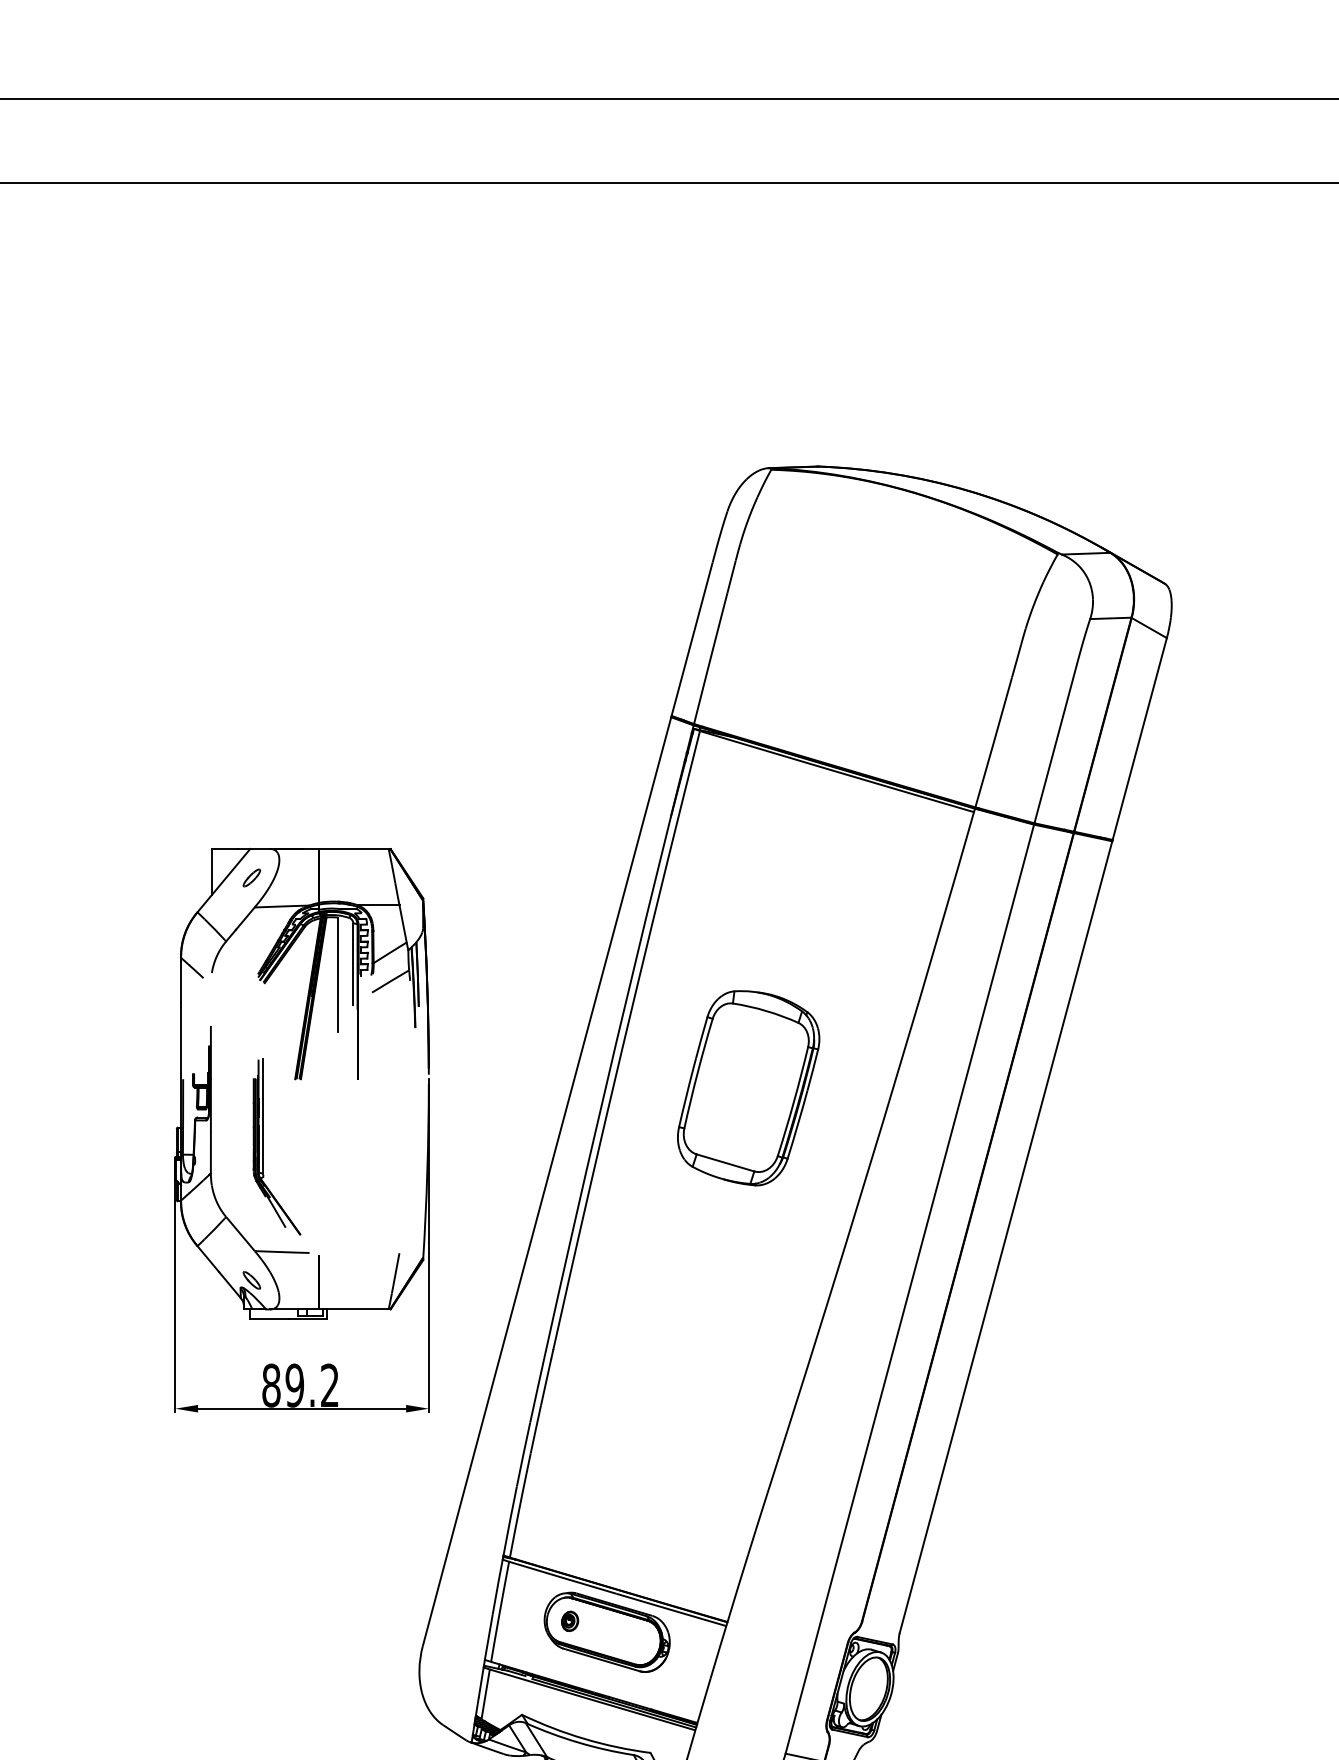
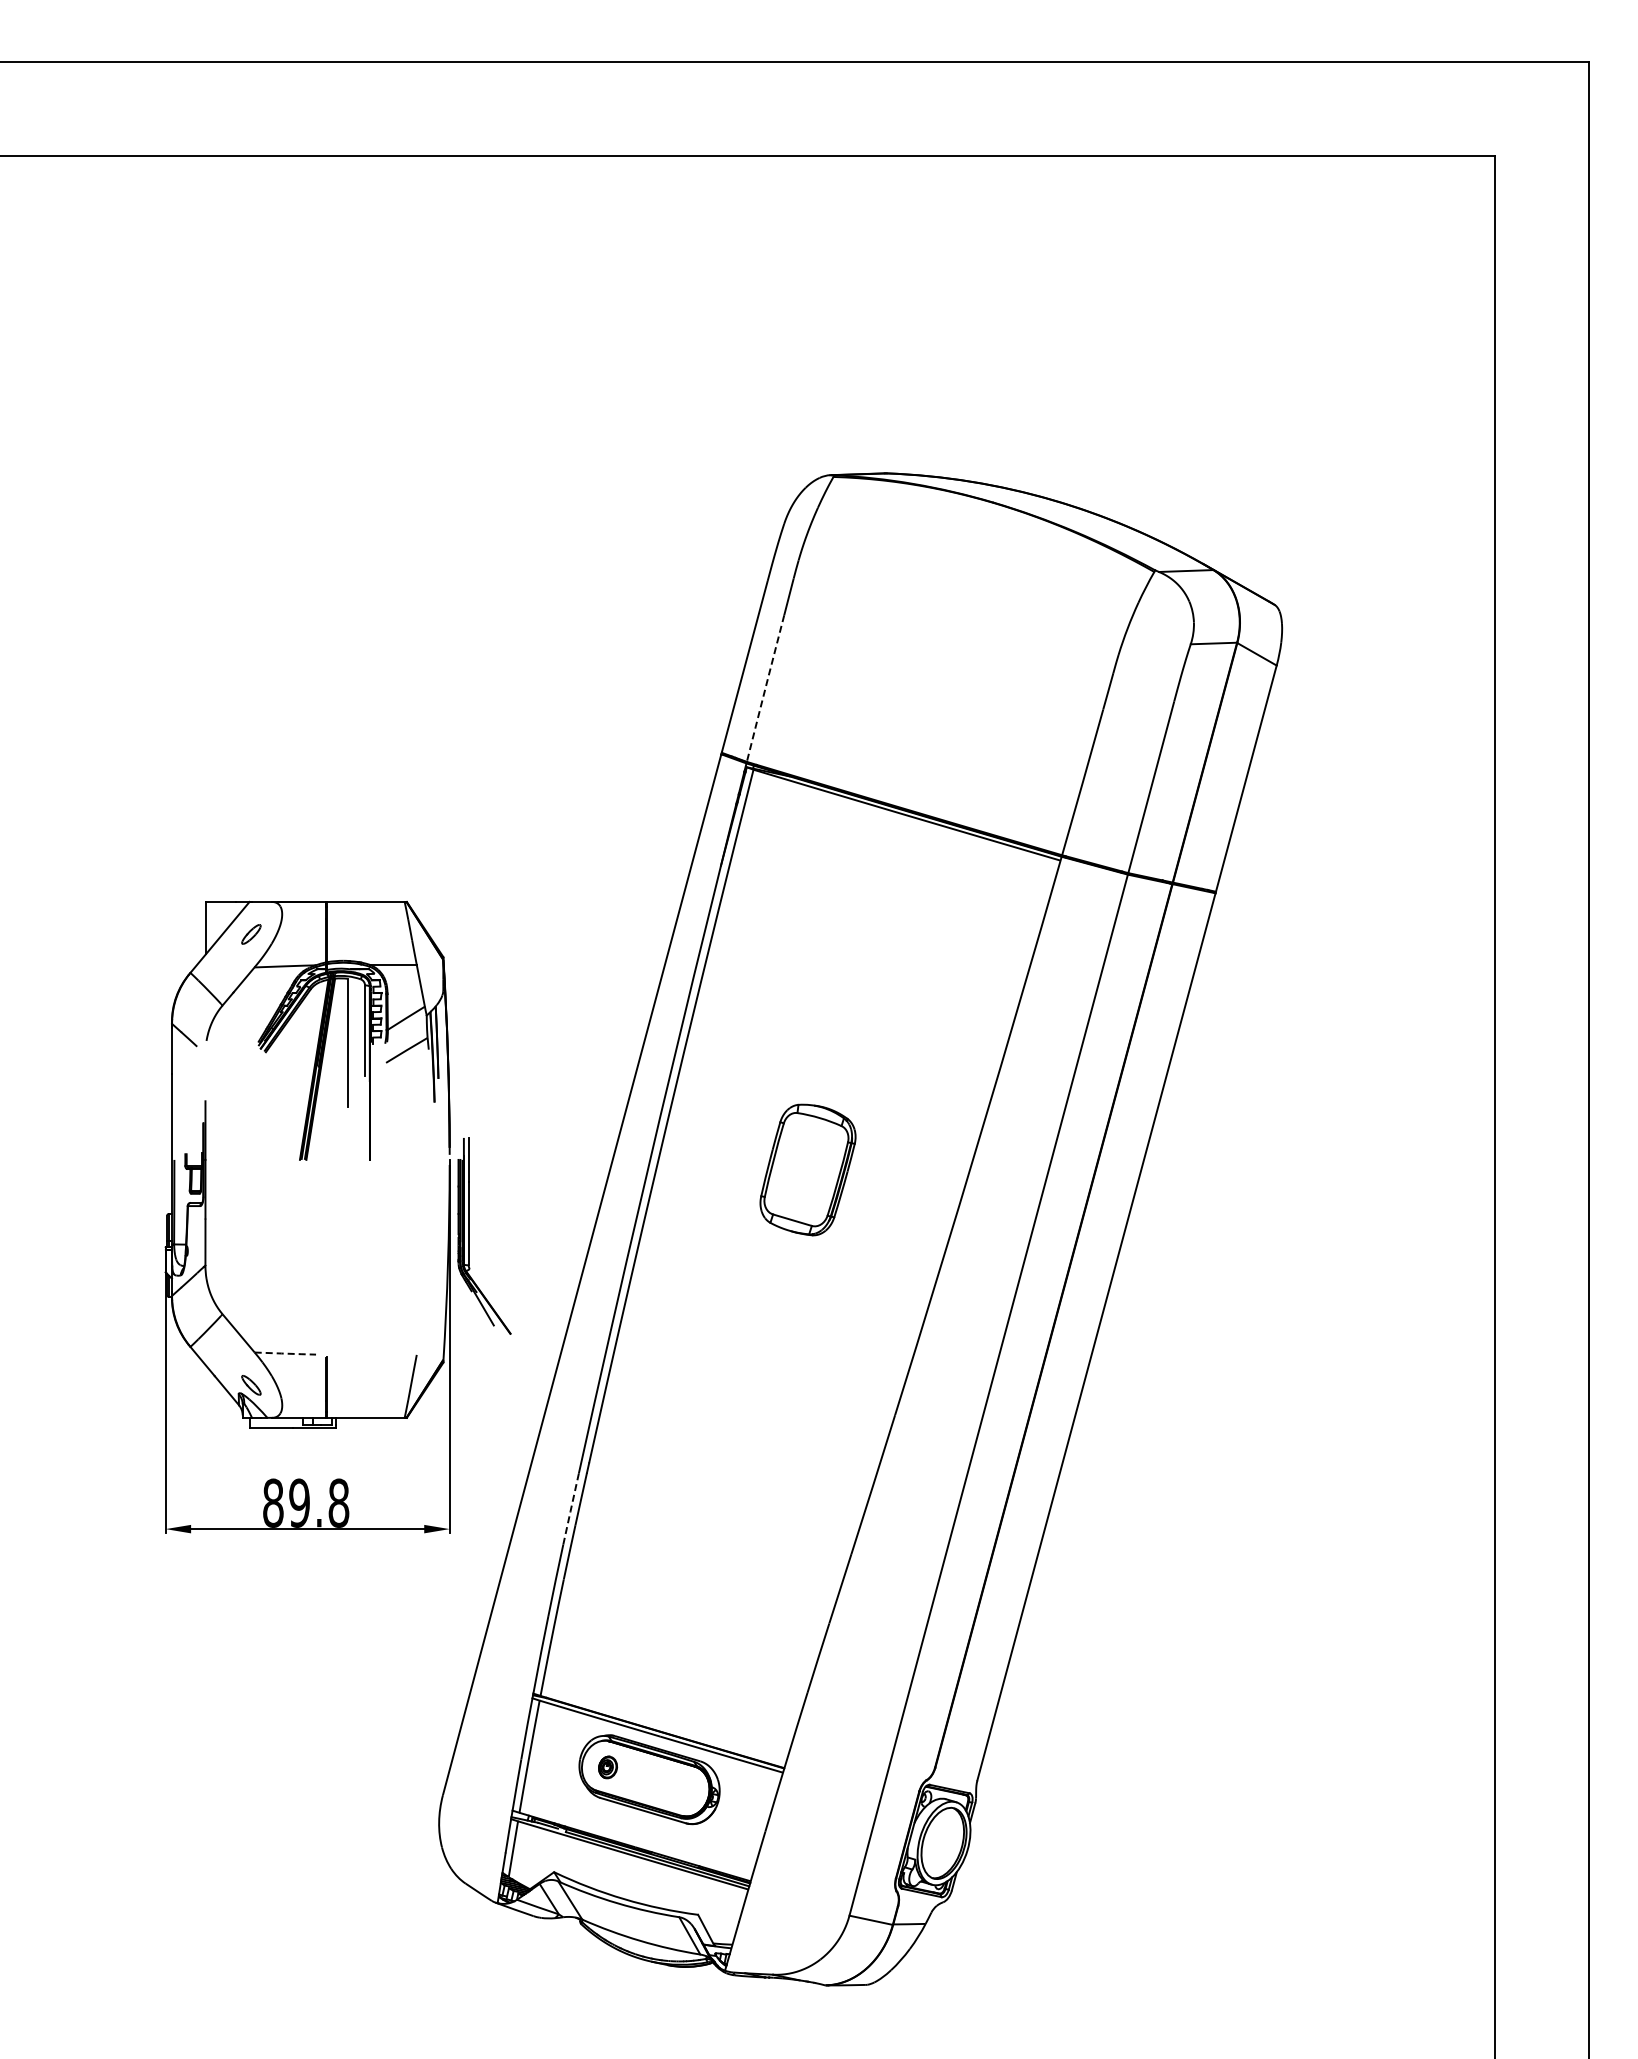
line: (710, 659) -> (765, 689), solid -> dashed
part: (748, 1087) -> (807, 1169), size x0.6
part: (263, 1146) -> (469, 1235), moved
line: (283, 1251) -> (286, 1353), solid -> dashed
text: (329, 1384) -> (338, 1502), 89.2 -> 89.8
line: (536, 1391) -> (570, 1509), solid -> dashed

